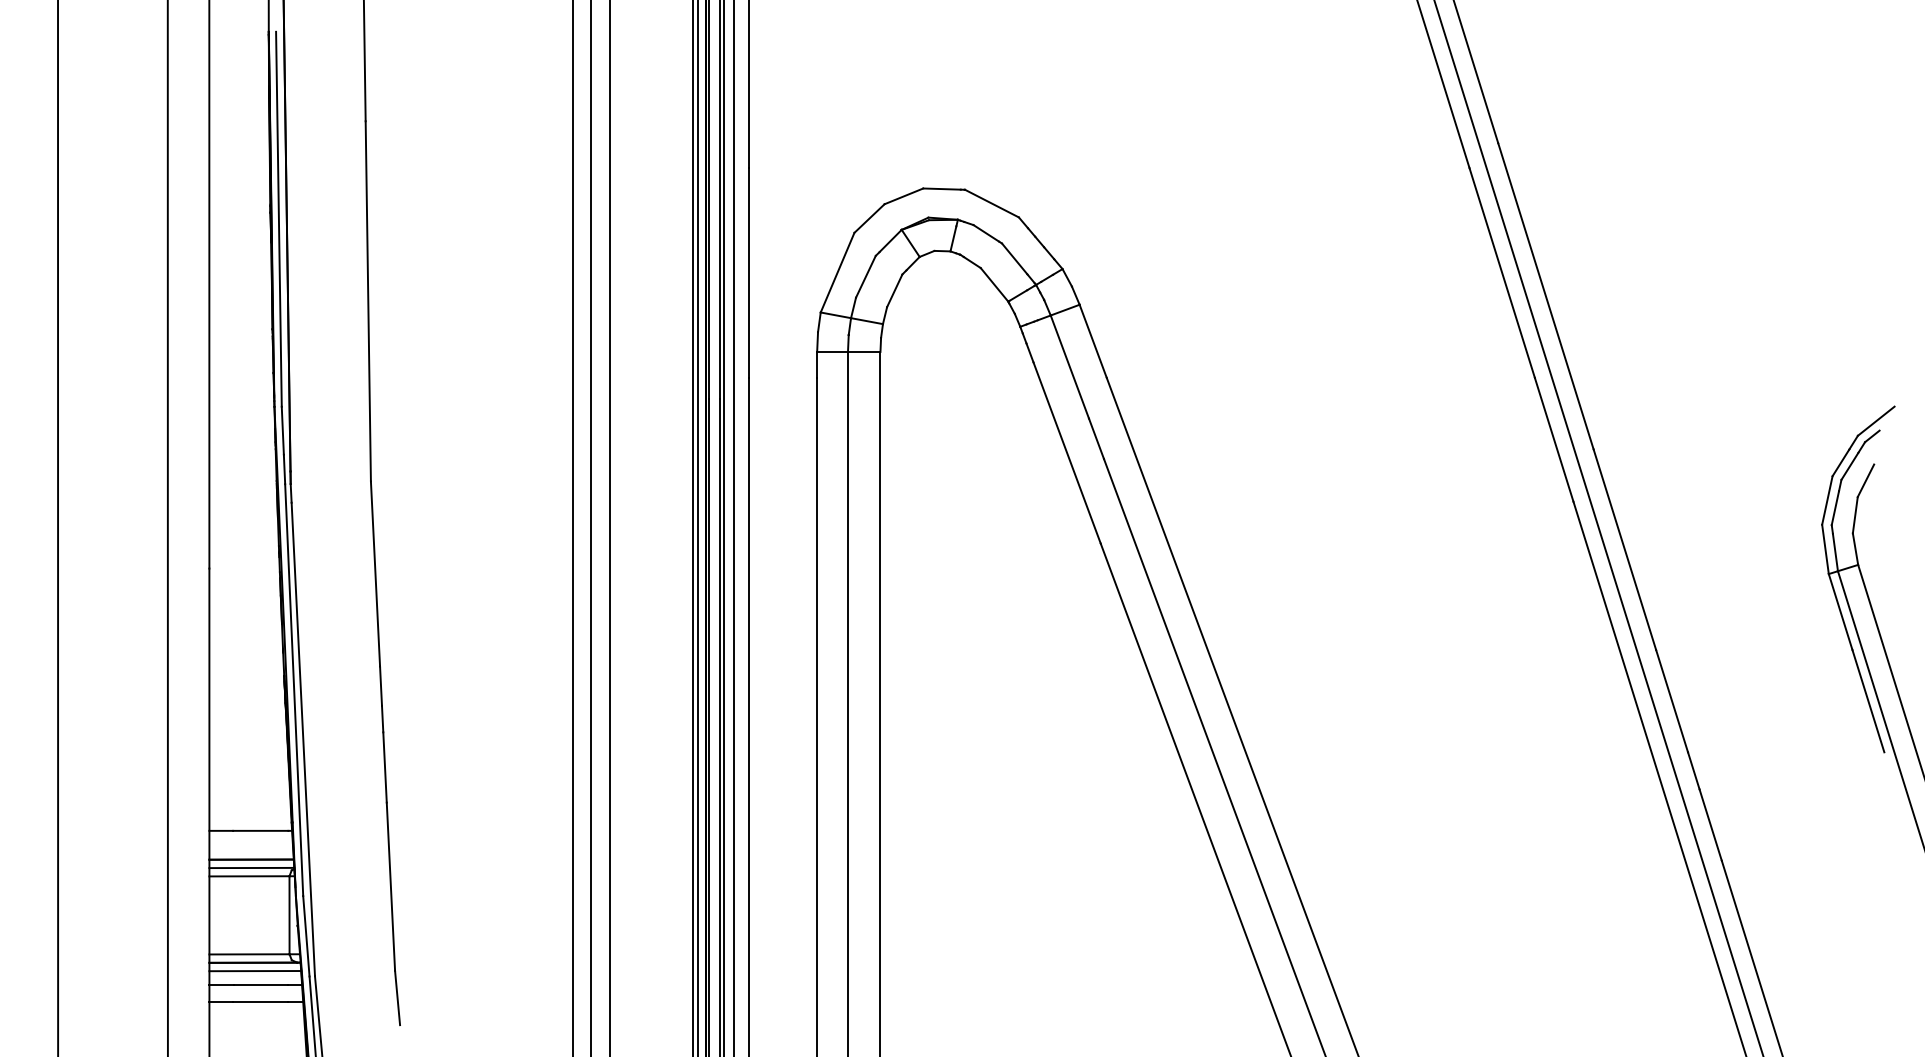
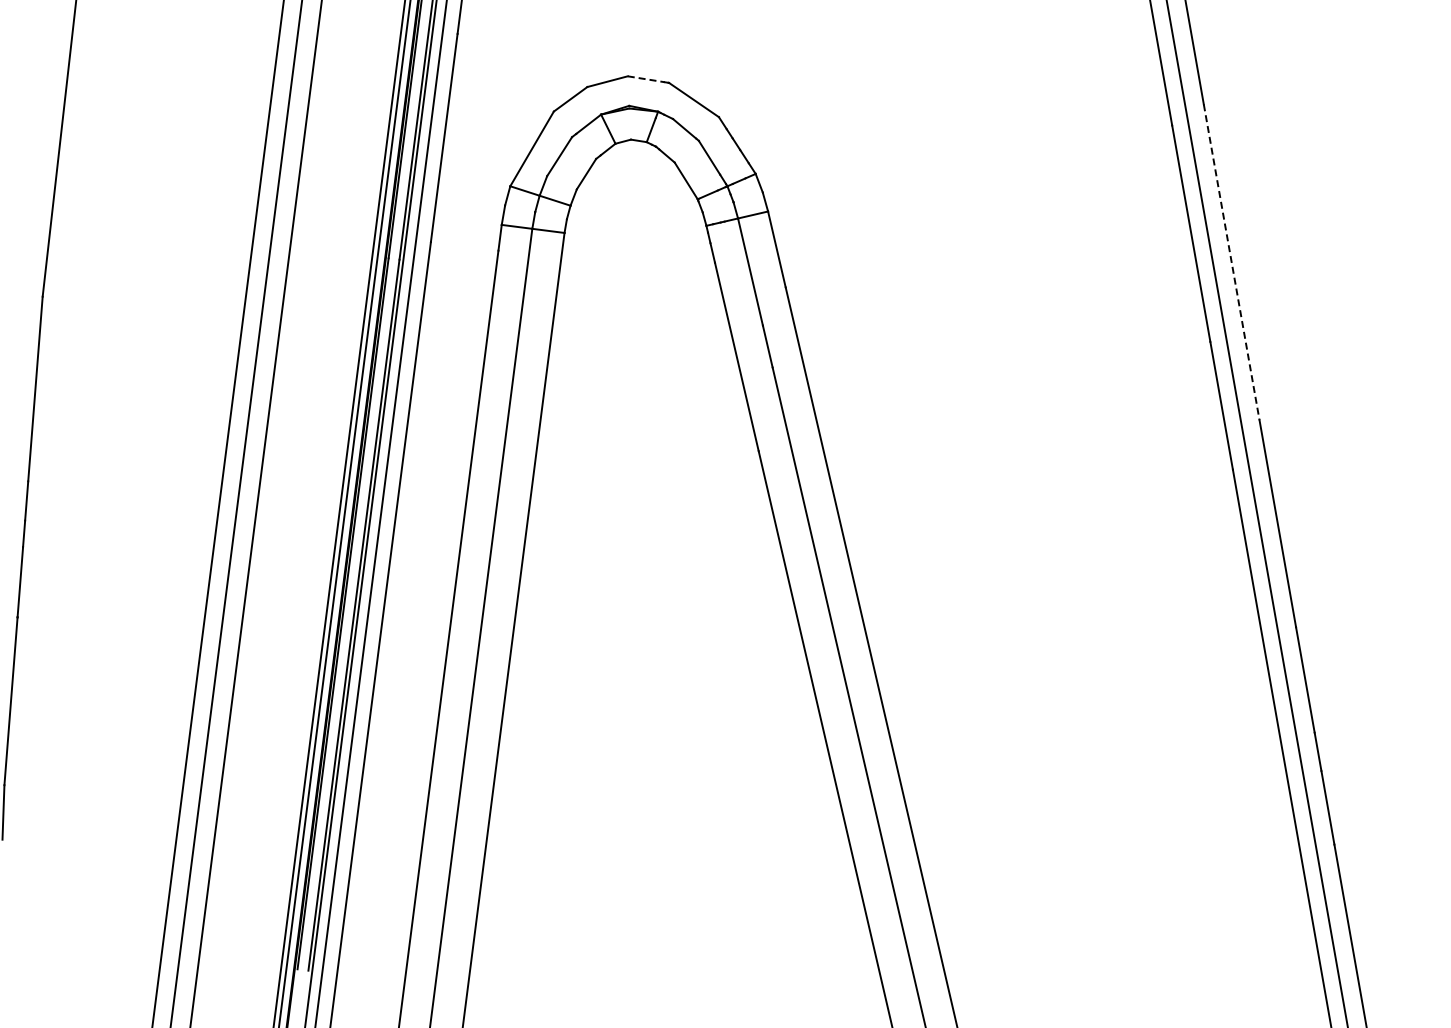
line: (942, 189) -> (646, 79), solid -> dashed
line: (1546, 296) -> (1232, 262), solid -> dashed

